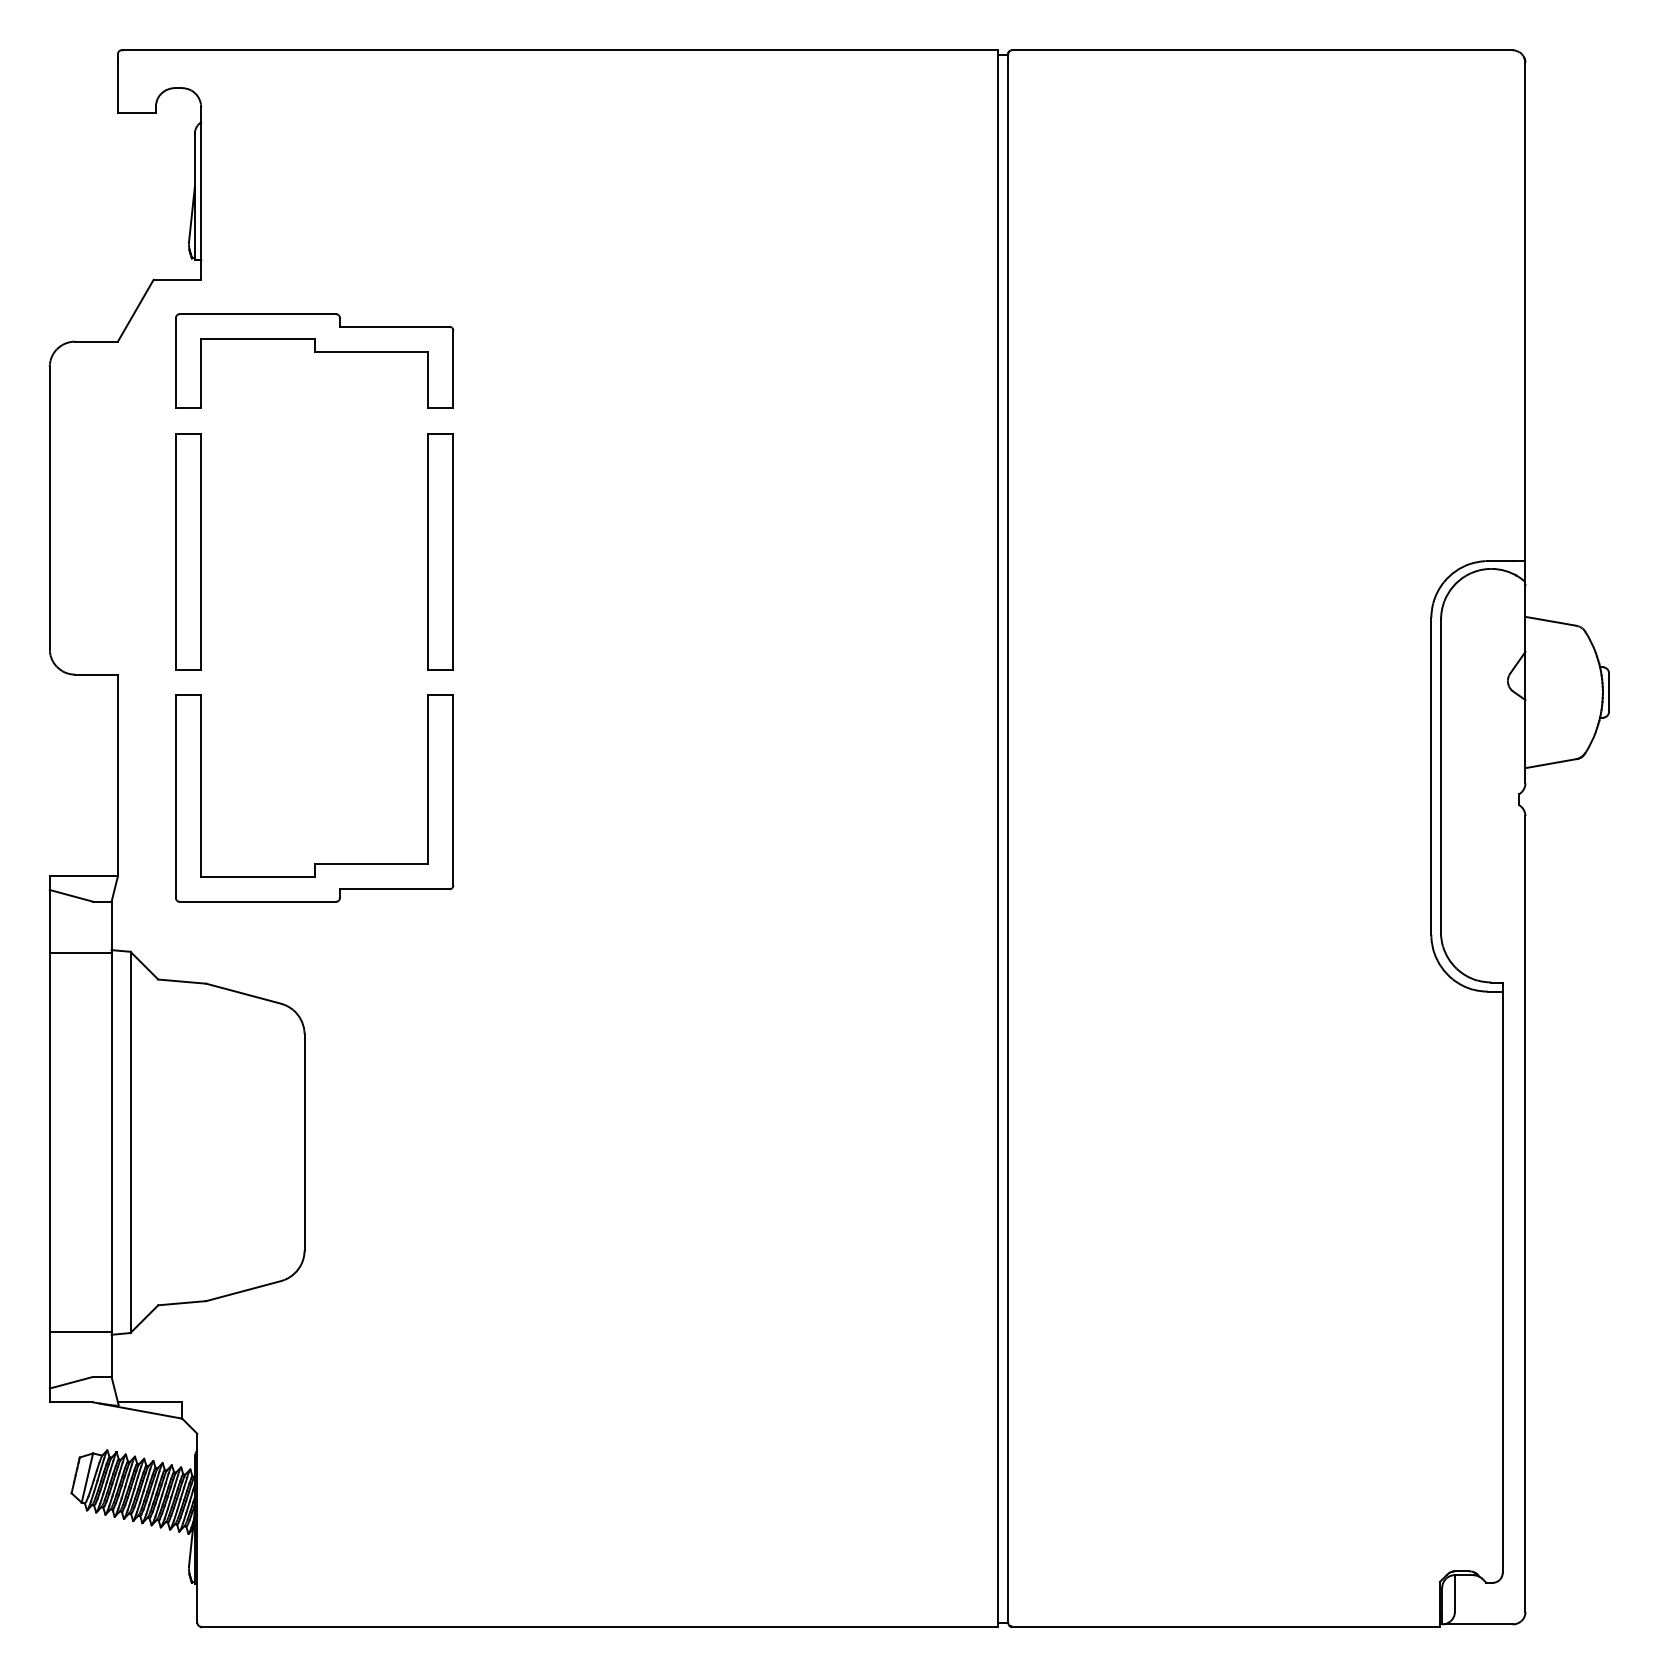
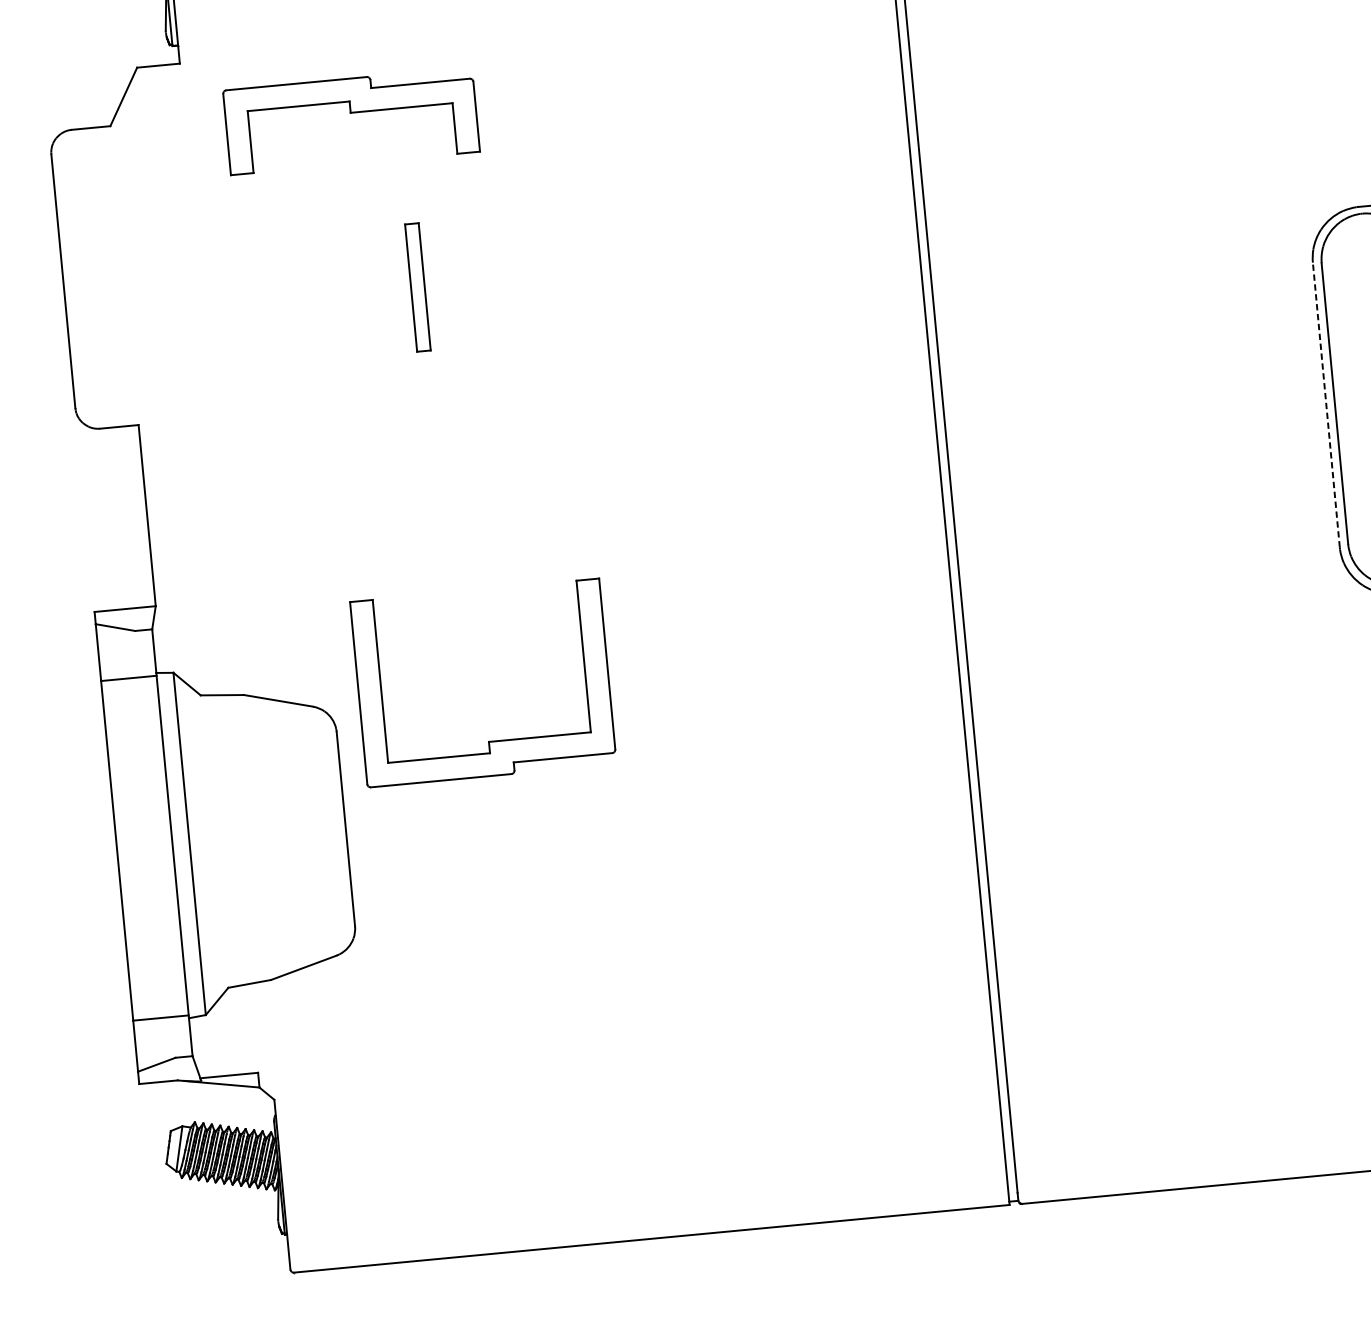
part: (314, 352) -> (350, 113), moved
part: (188, 551) -> (191, 308), removed
part: (440, 551) -> (417, 287), size x0.6
line: (1431, 776) -> (1326, 405), solid -> dashed
part: (314, 863) -> (488, 741), moved

